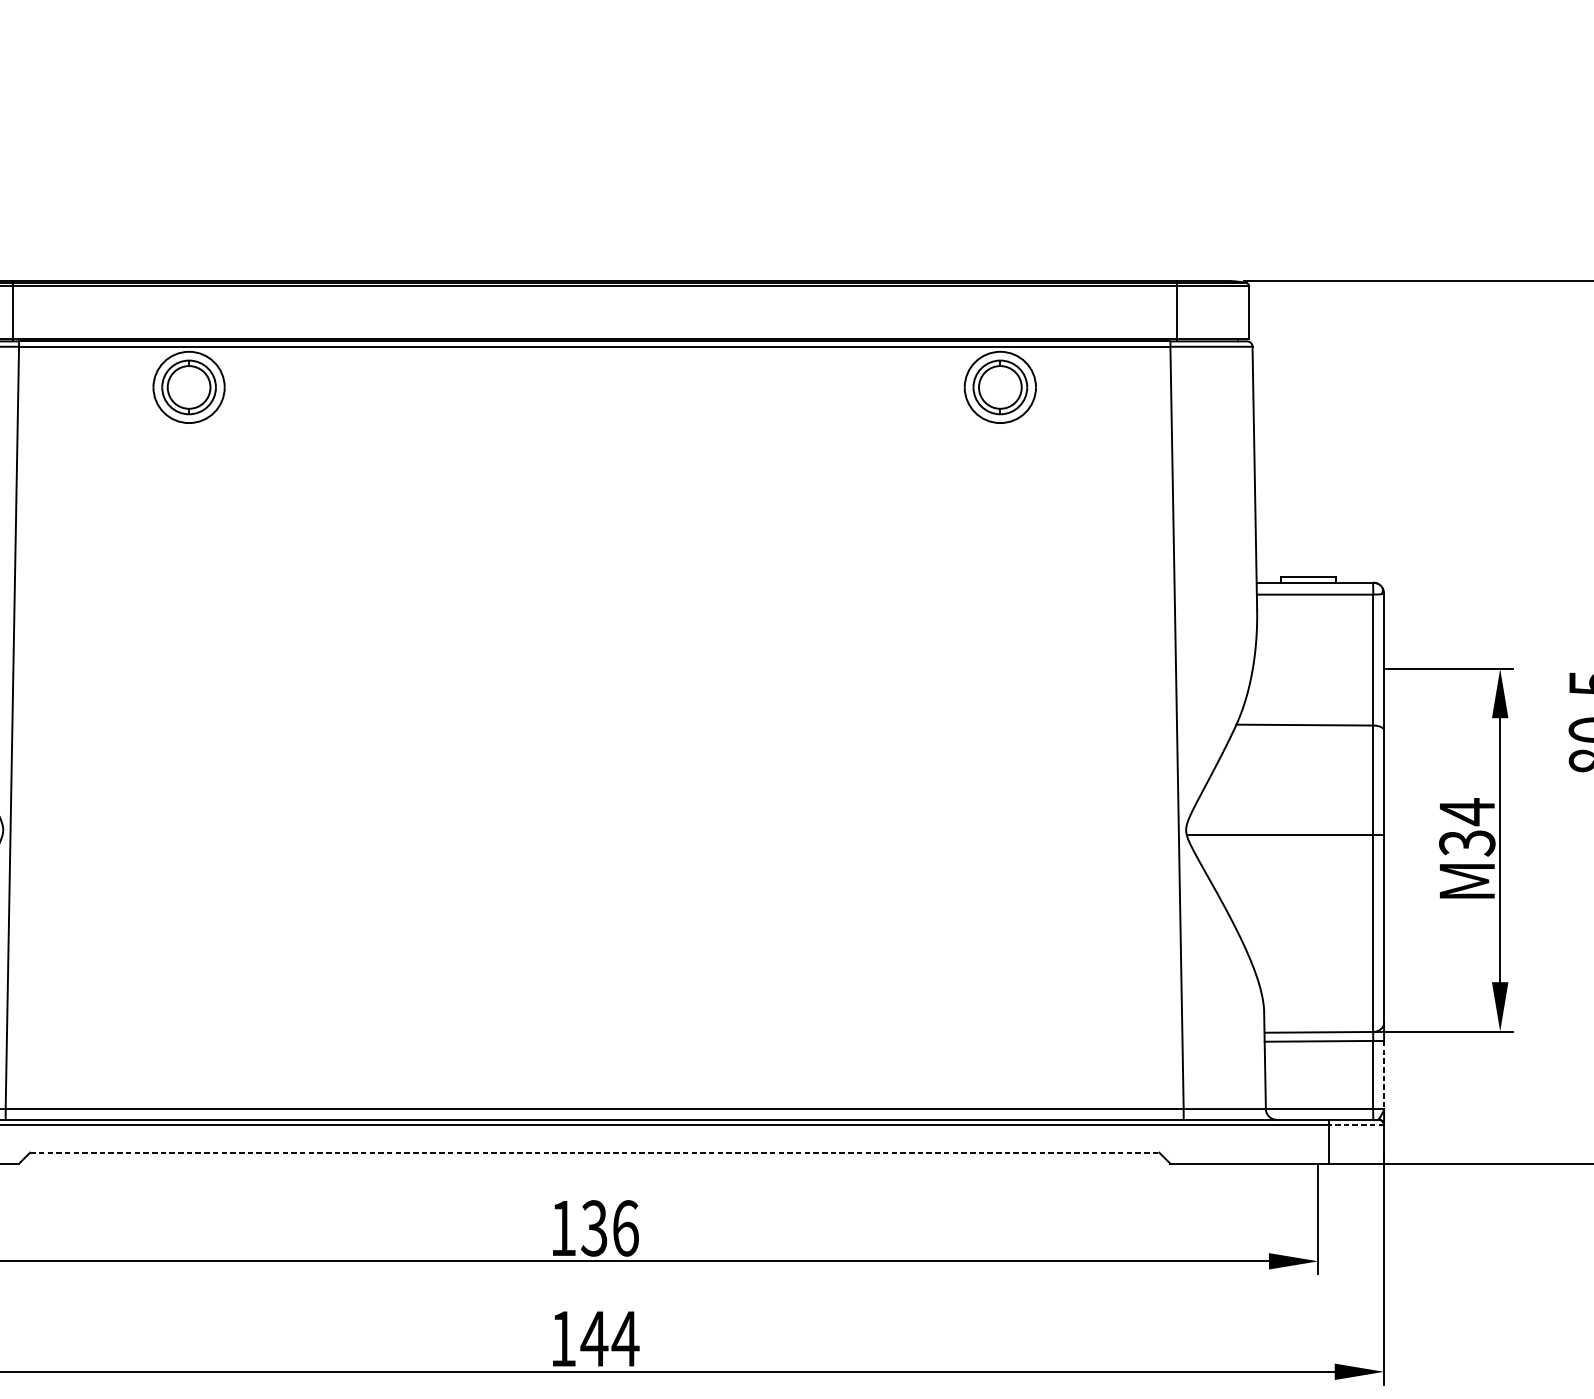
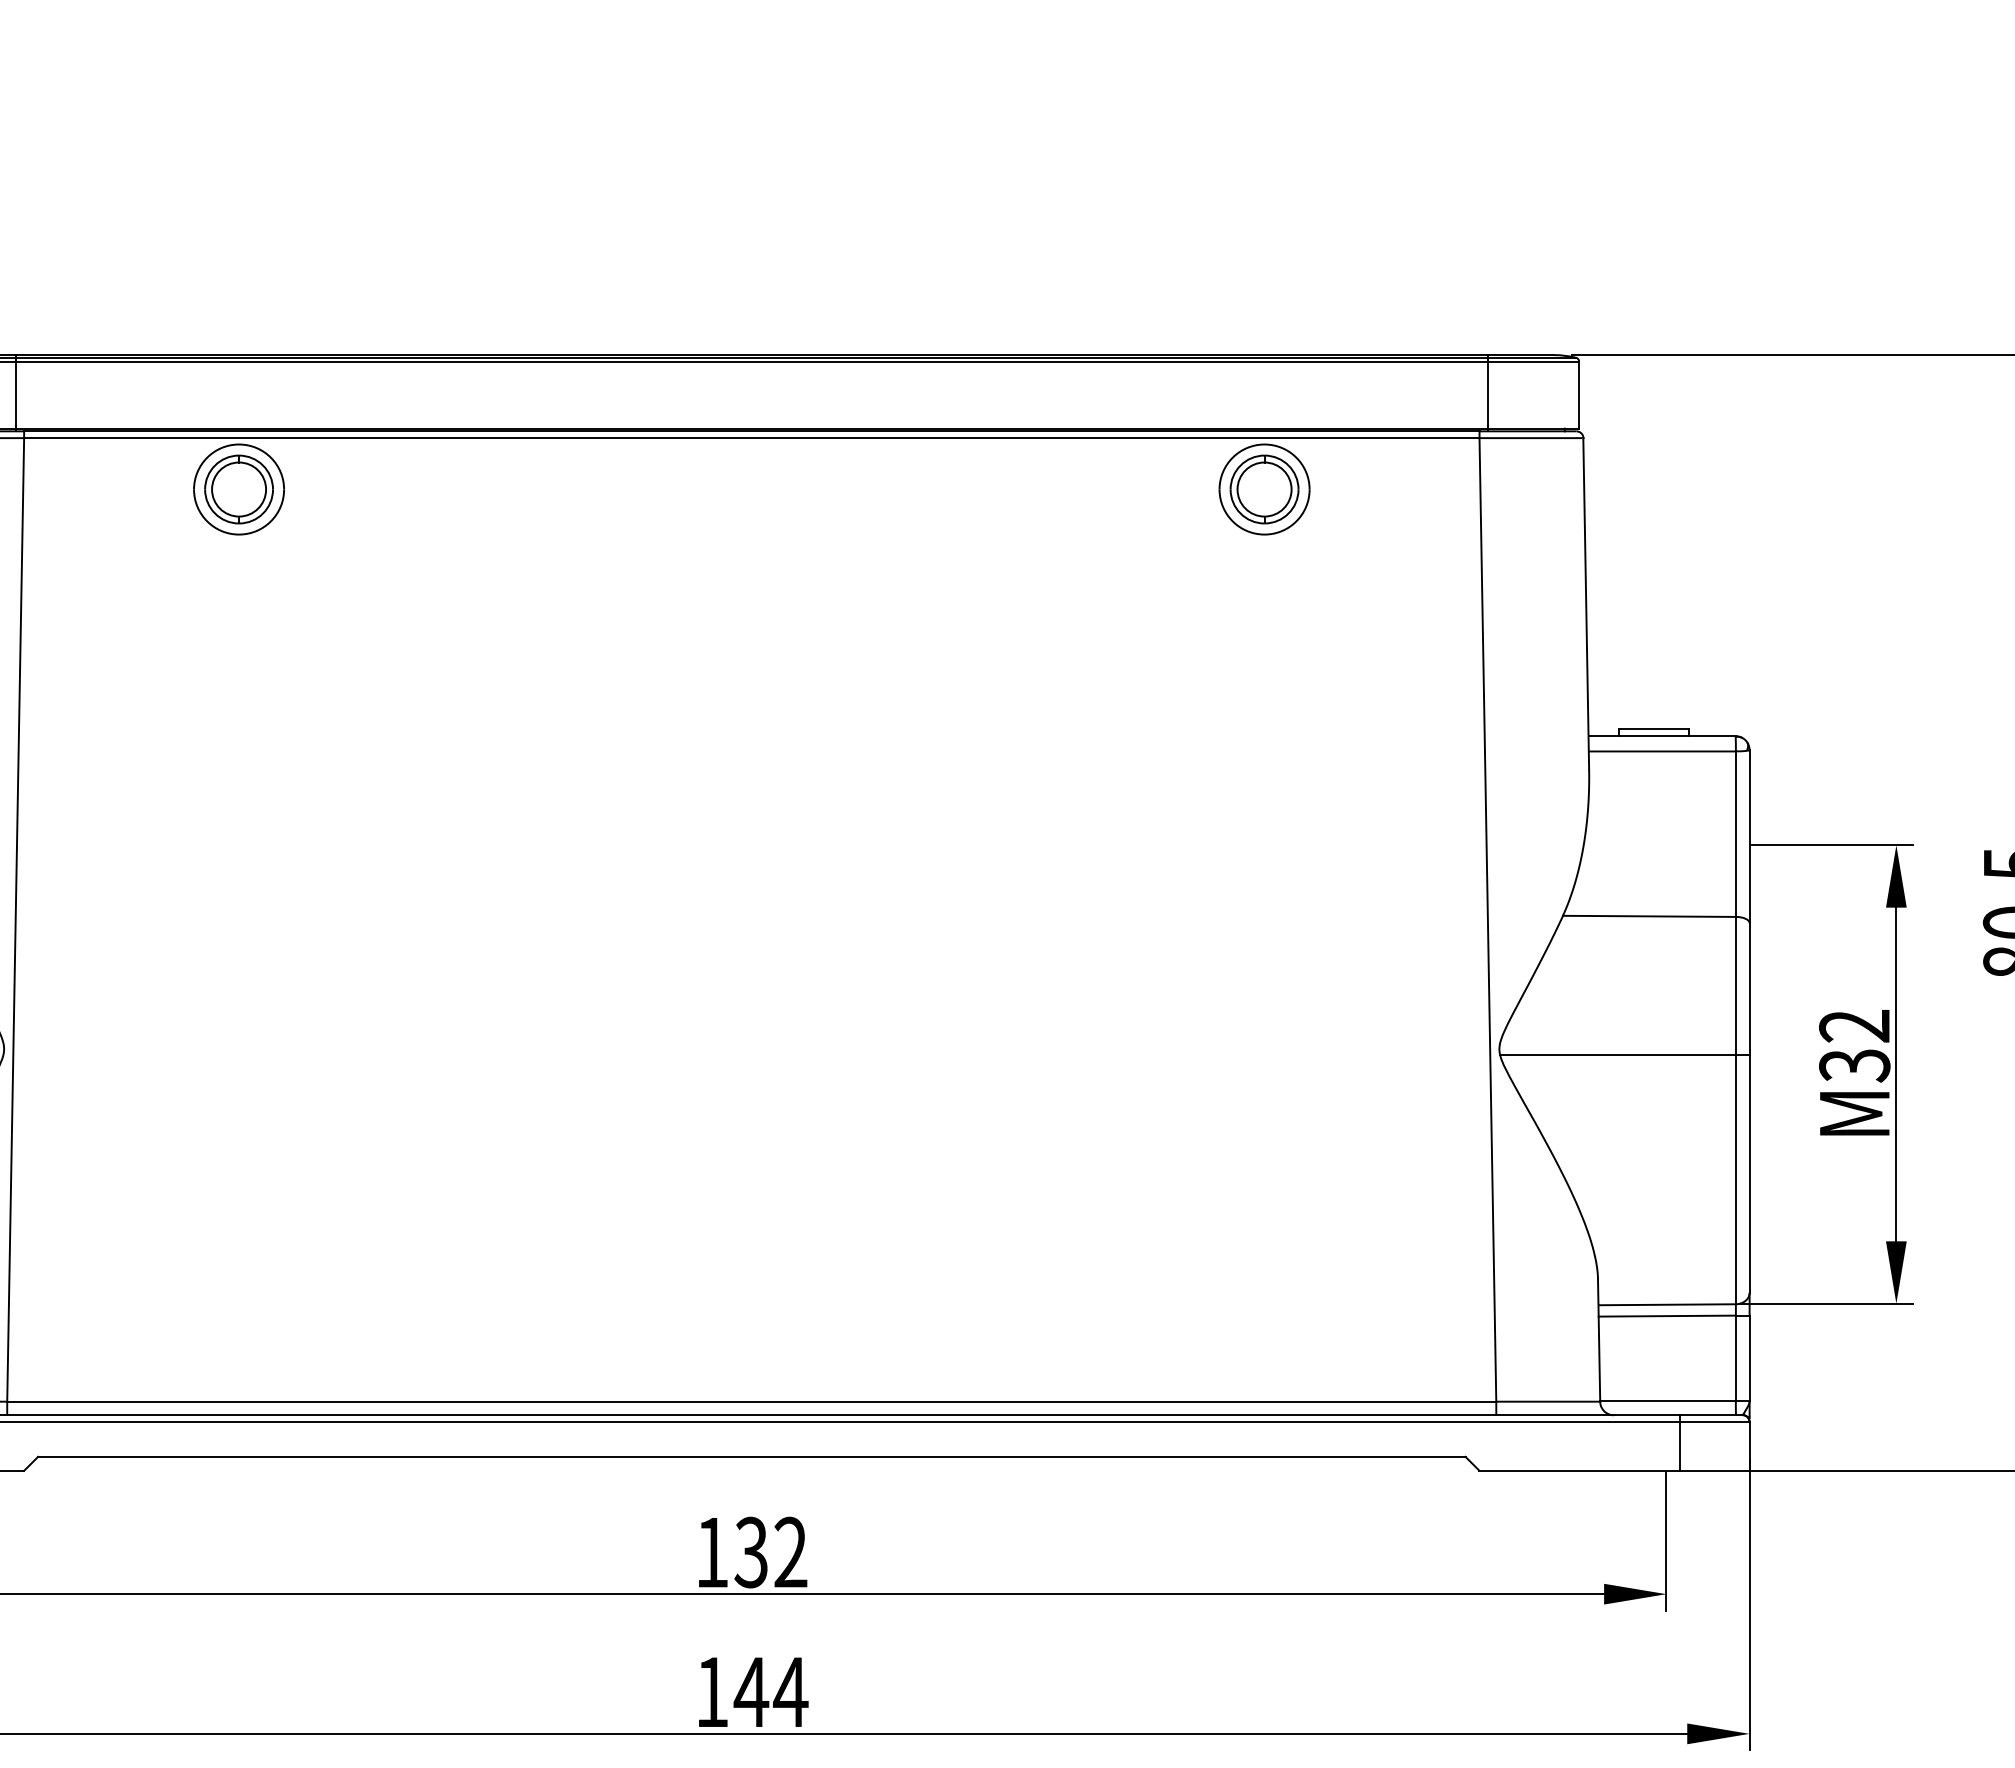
text: (1467, 812) -> (1854, 1026), M34 -> M32
line: (1383, 1074) -> (1749, 1358), dashed -> solid
line: (1356, 1125) -> (1714, 1422), dashed -> solid
line: (594, 1152) -> (751, 1456), dashed -> solid
text: (625, 1228) -> (790, 1552), 136 -> 132

